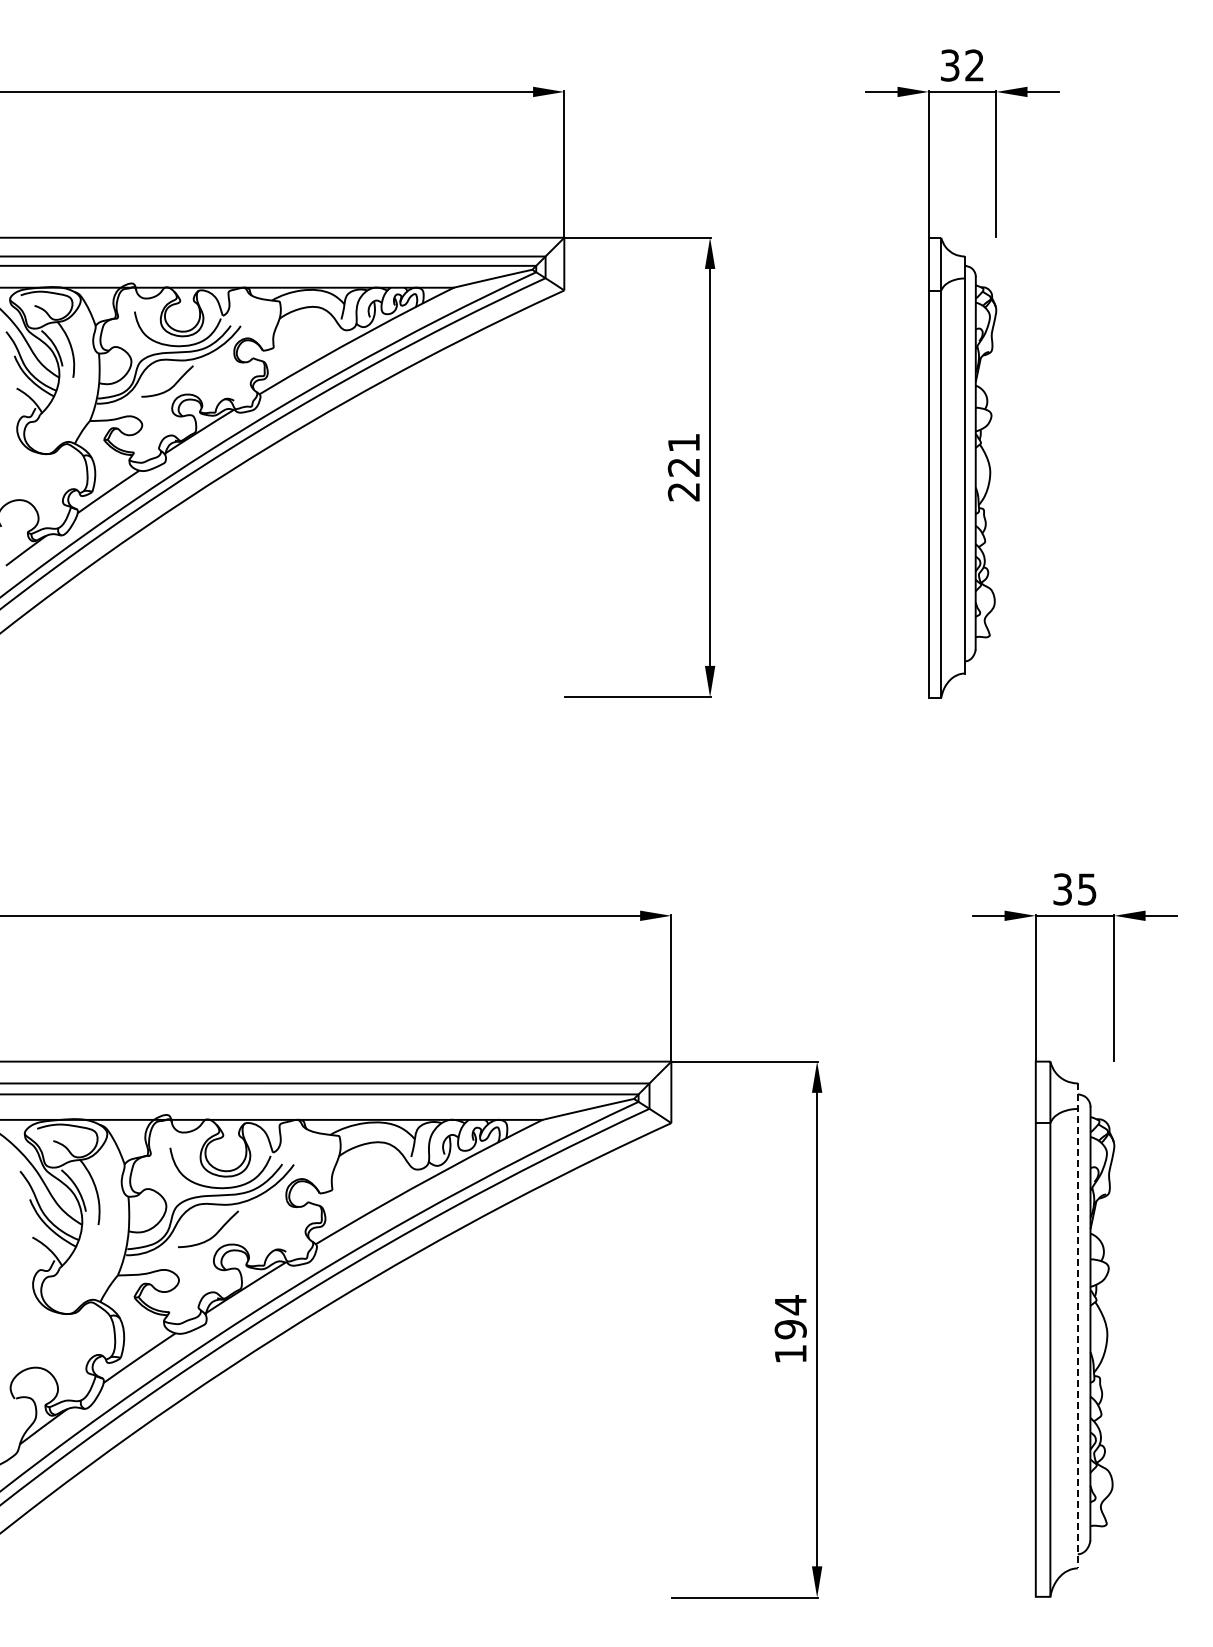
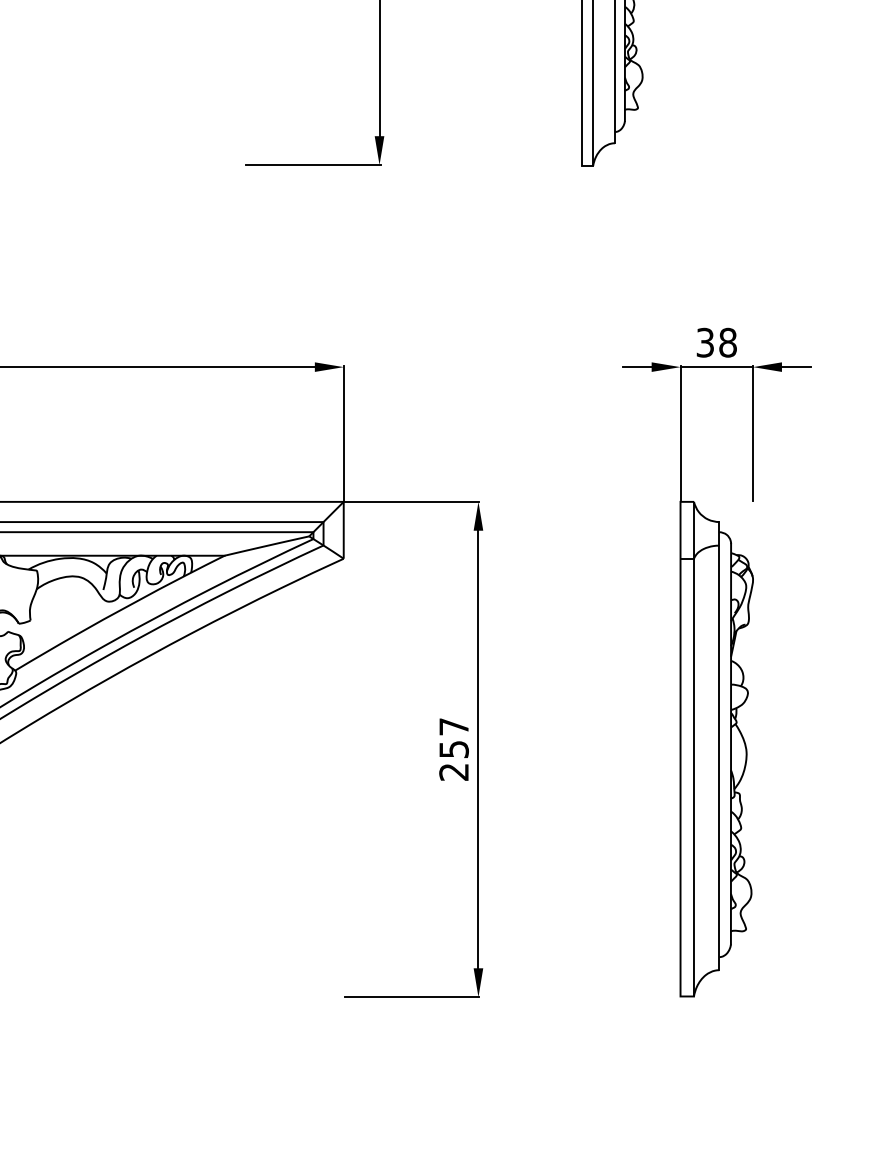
text: (1086, 889) -> (727, 342), 35 -> 38
line: (1077, 1326) -> (719, 746), dashed -> solid
text: (790, 1329) -> (453, 749), 194 -> 257

